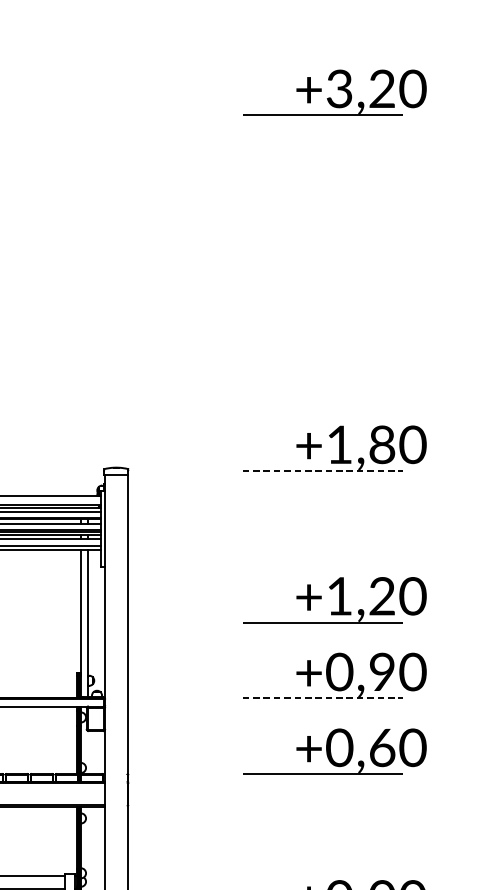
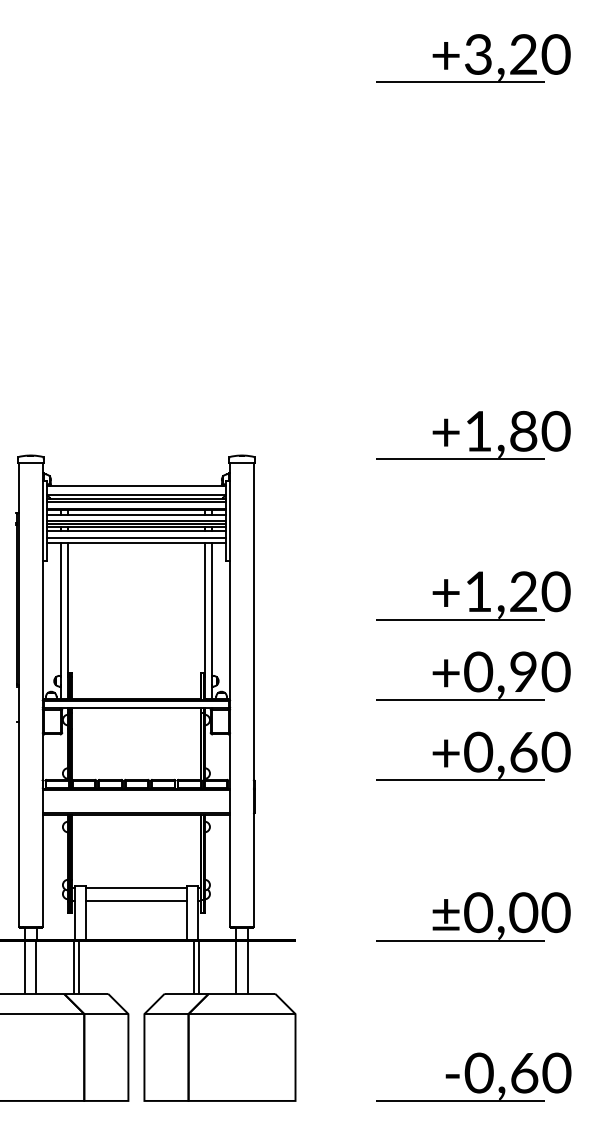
line: (322, 471) -> (460, 459), dashed -> solid
line: (322, 698) -> (460, 699), dashed -> solid

